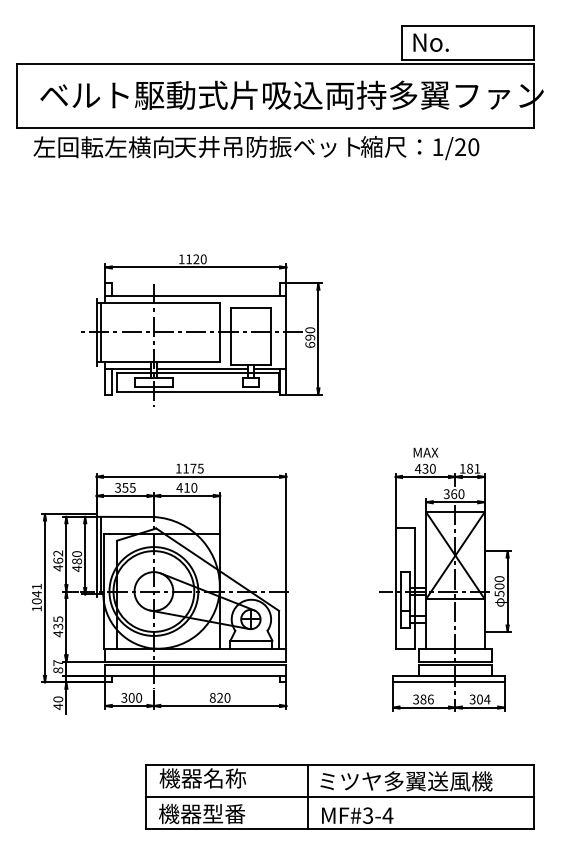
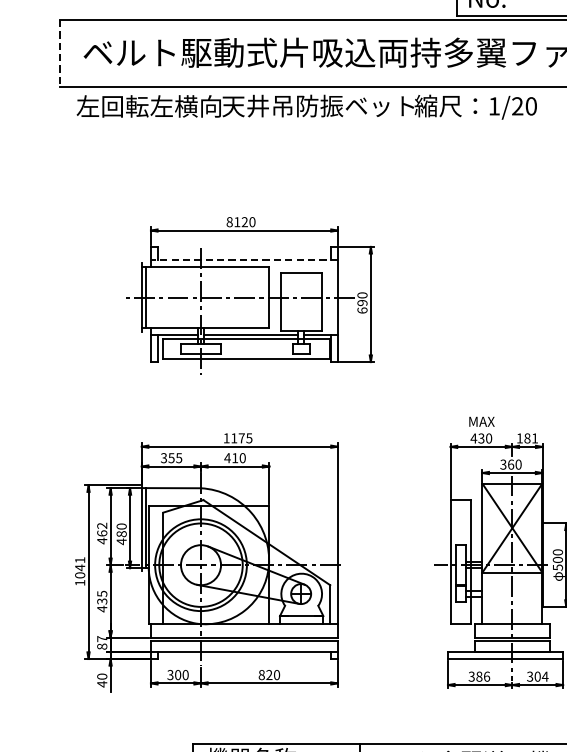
line: (17, 96) -> (60, 53), solid -> dashed
text: (181, 259) -> (229, 222), 1120 -> 8120
line: (195, 296) -> (243, 260), solid -> dashed

